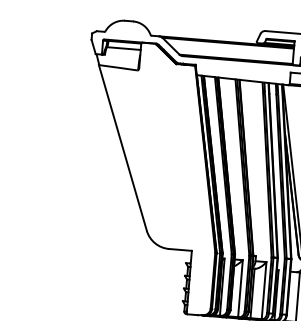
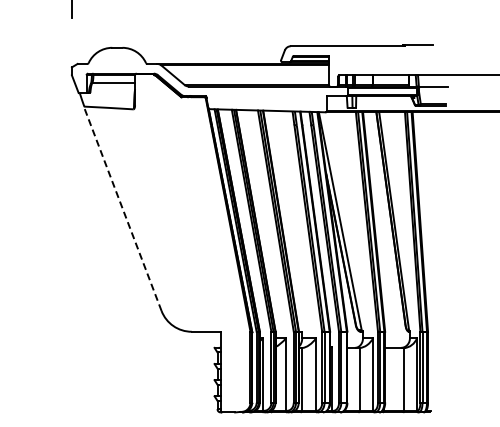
line: (122, 147) -> (122, 208), solid -> dashed

